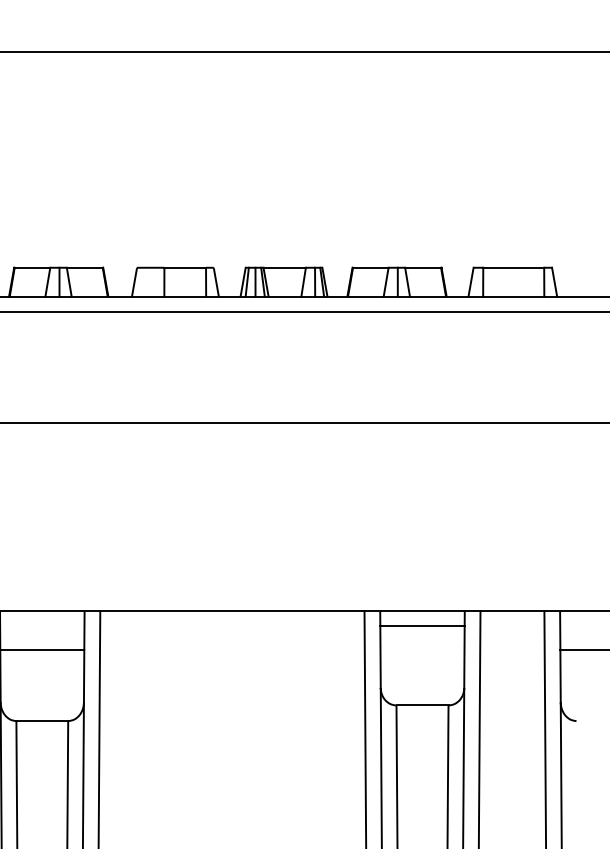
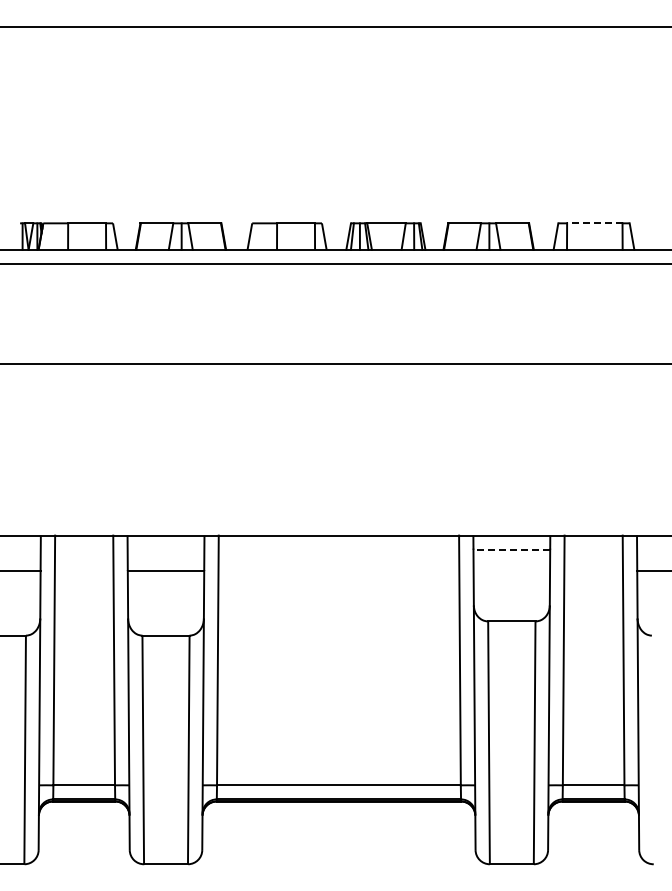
line: (513, 267) -> (594, 223), solid -> dashed
line: (422, 626) -> (511, 549), solid -> dashed

